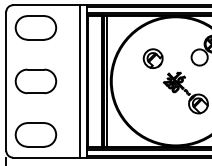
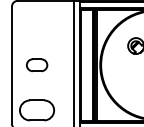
part: (35, 27) -> (36, 19), removed
part: (35, 81) -> (36, 65), size x0.6

